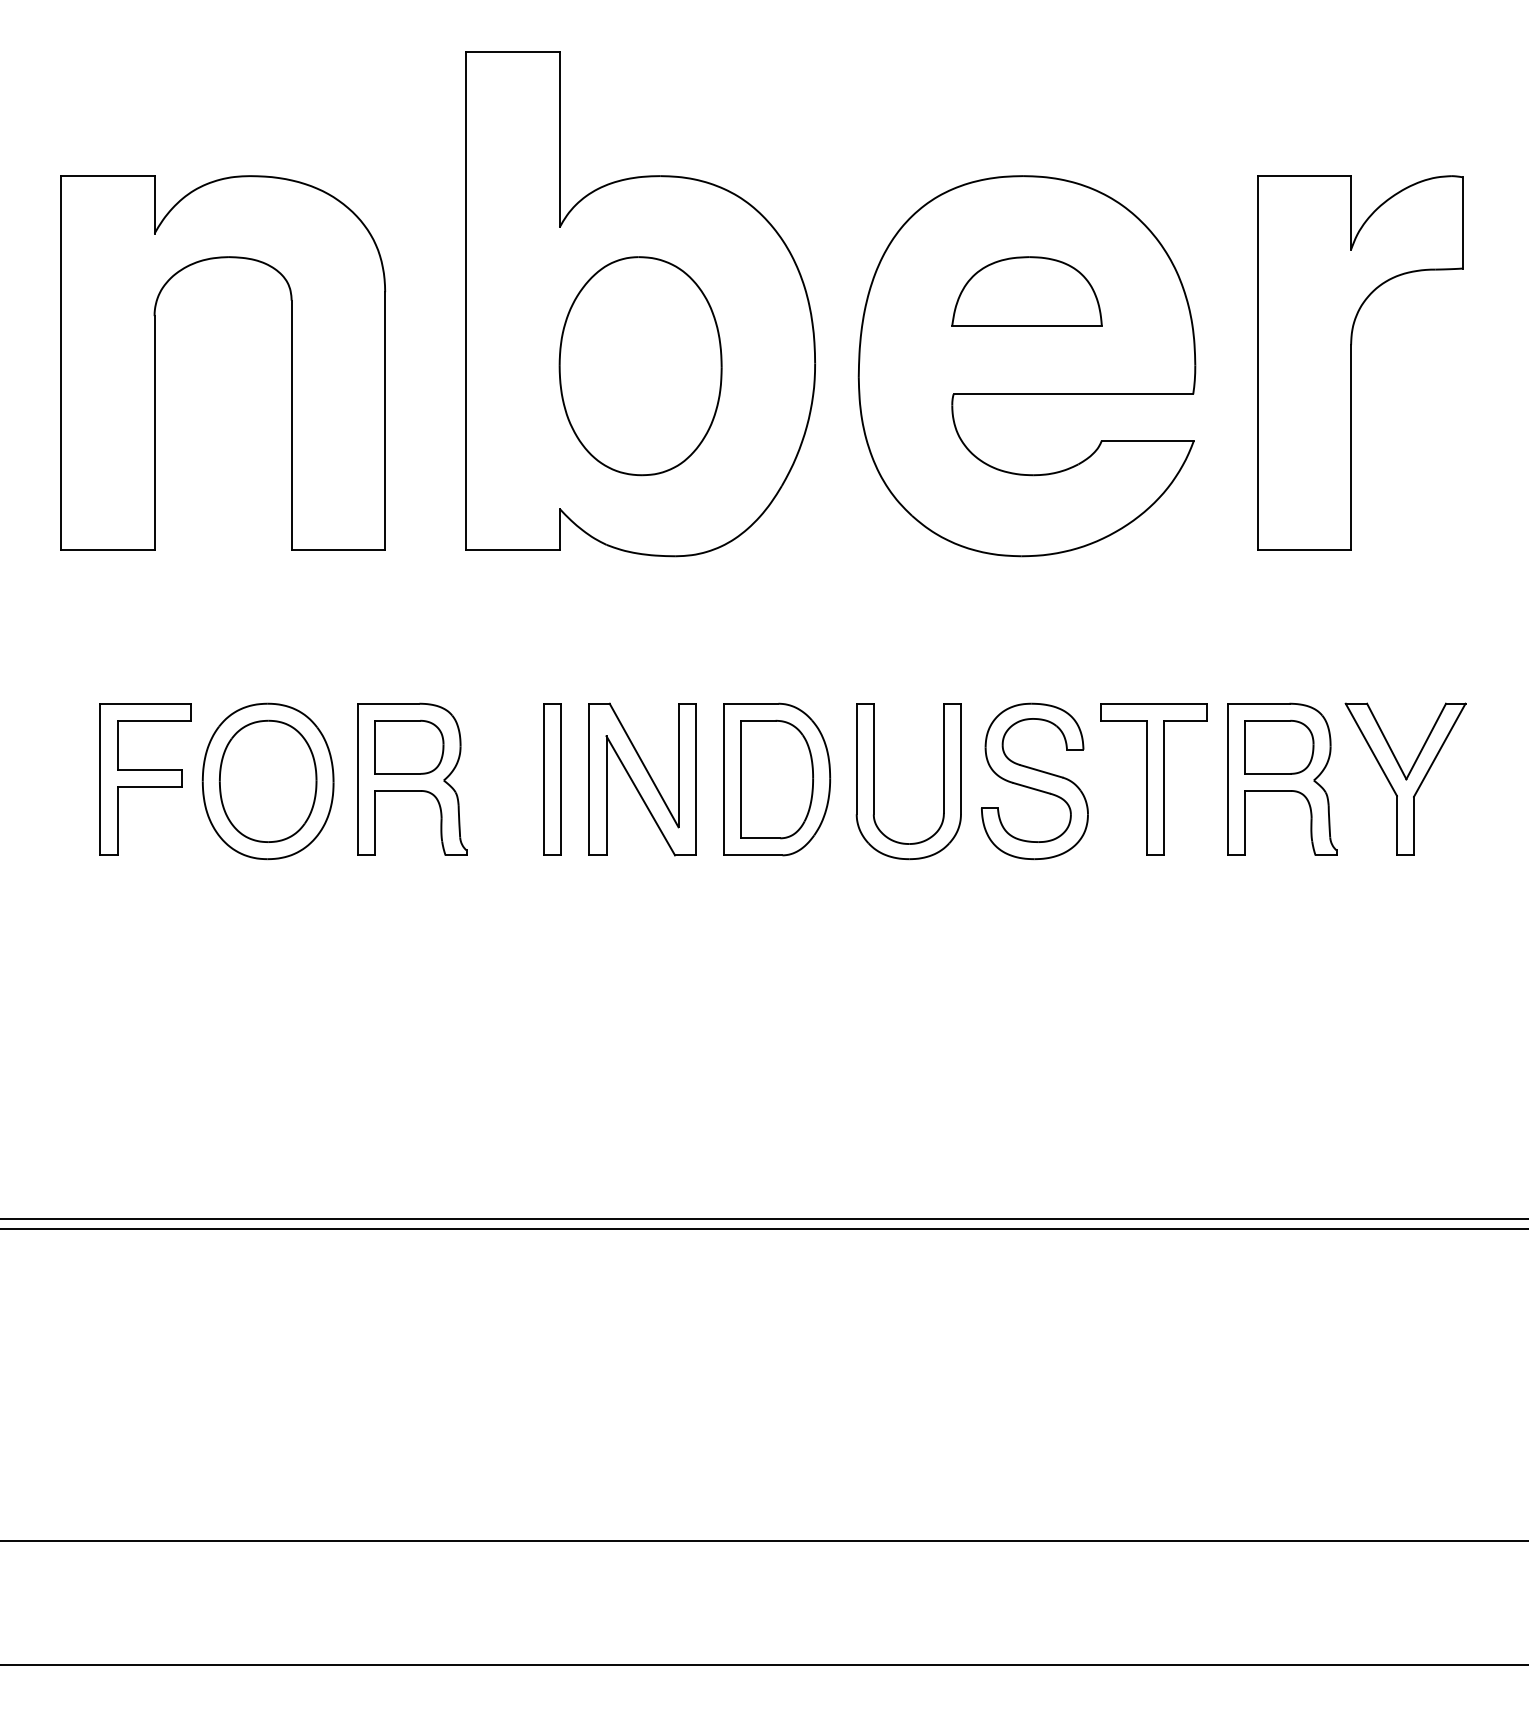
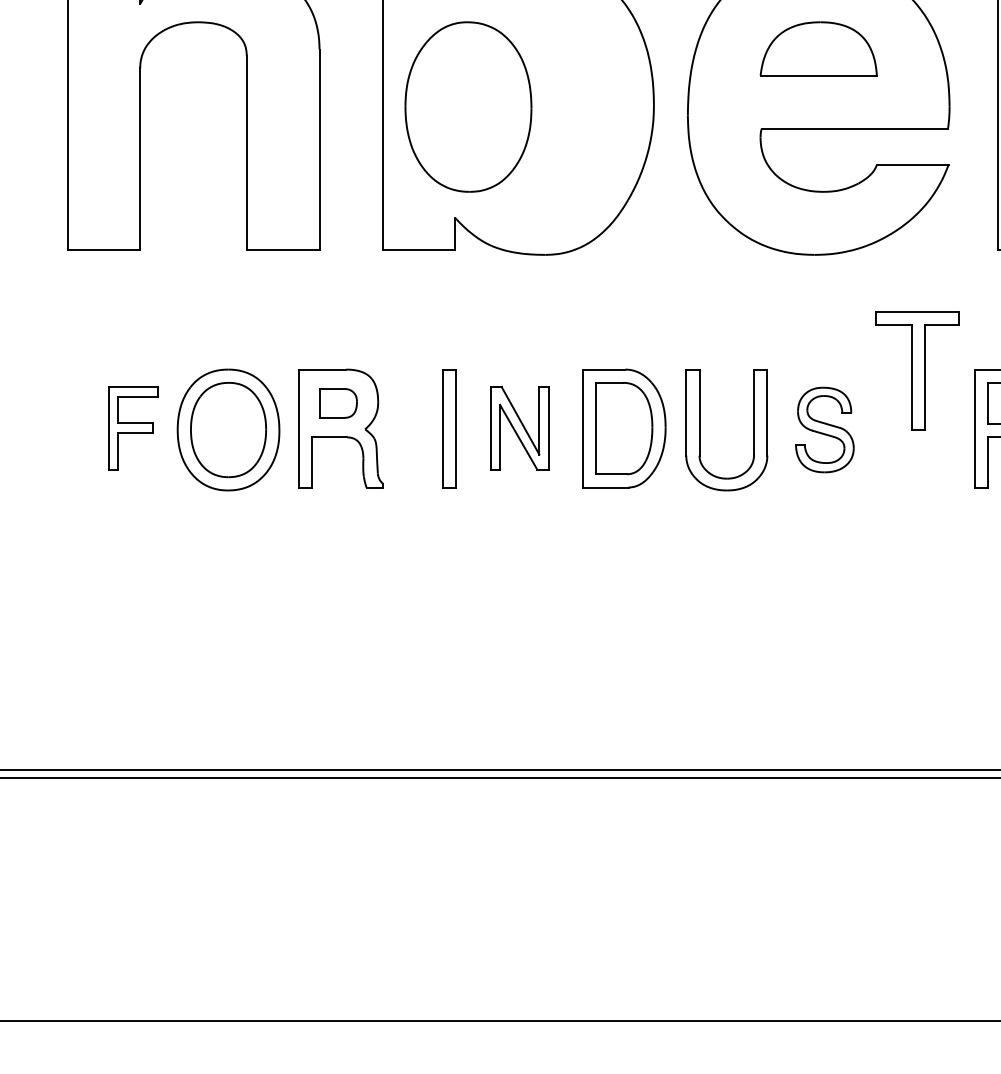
part: (640, 366) -> (468, 107), moved
part: (409, 746) -> (338, 402), size x0.7
part: (145, 779) -> (133, 428), size x0.7
part: (642, 779) -> (519, 428), size x0.7
part: (1153, 779) -> (917, 370), moved
part: (1034, 781) -> (824, 430), size x0.7

